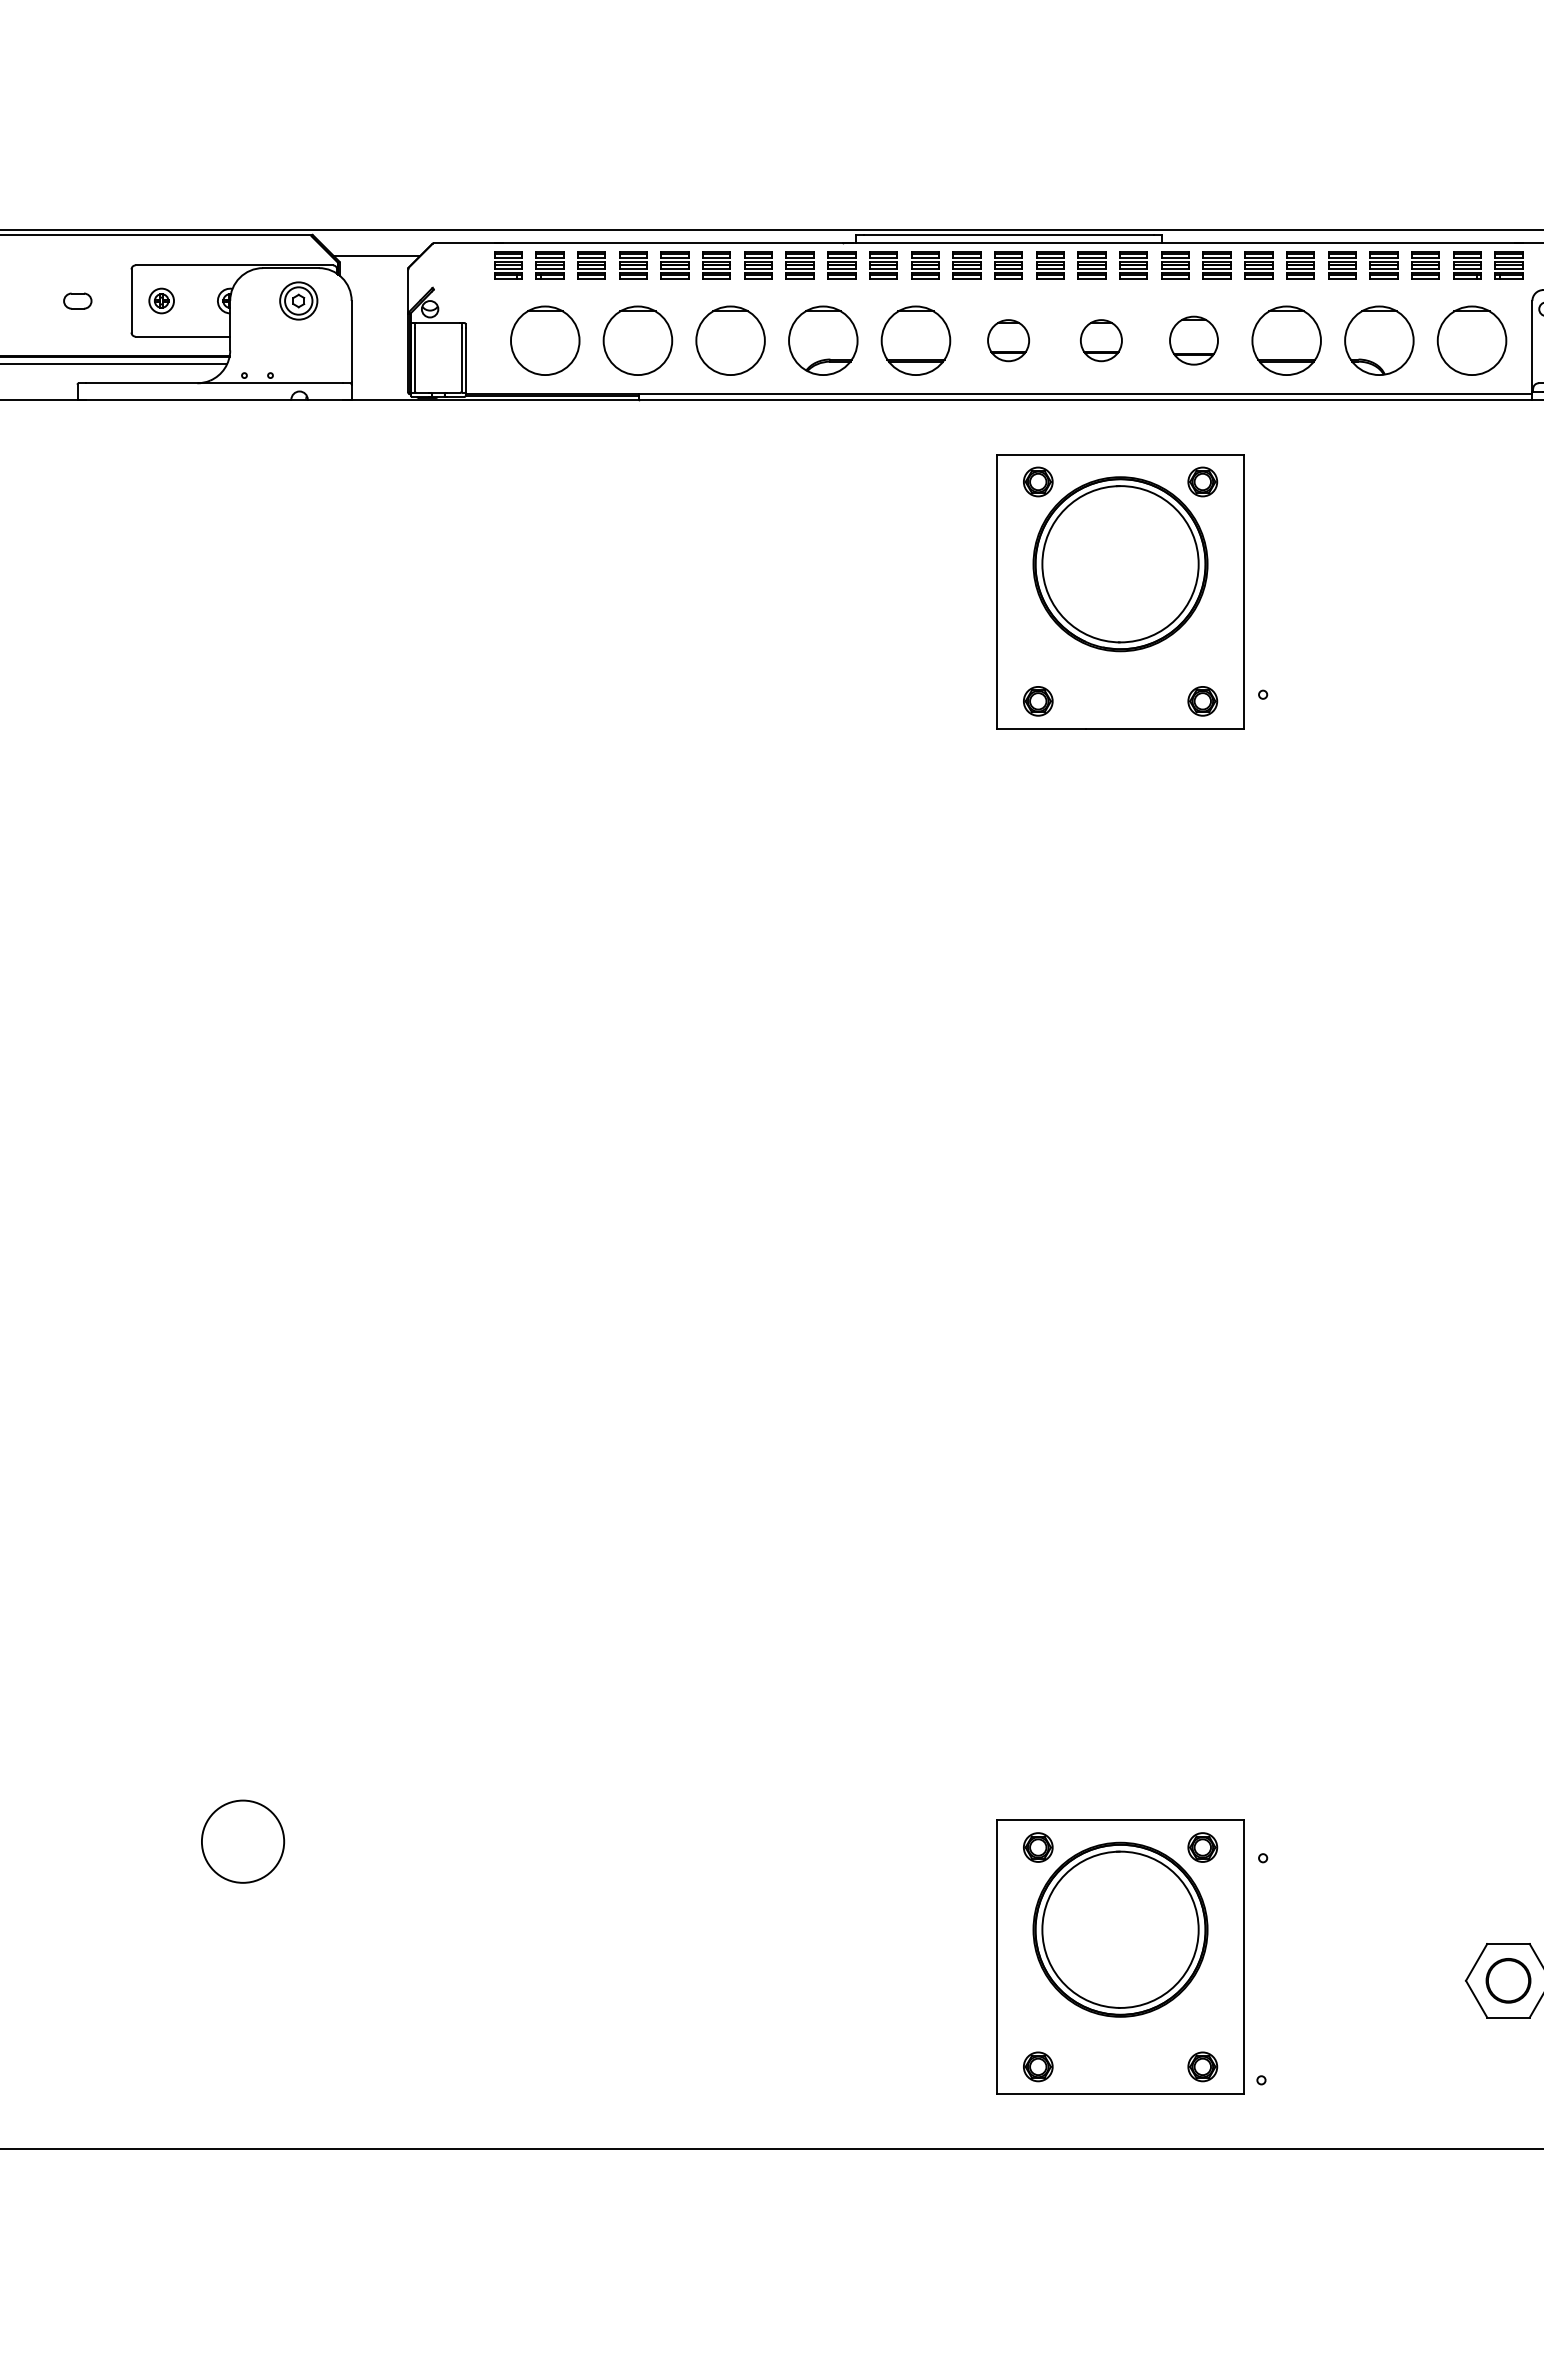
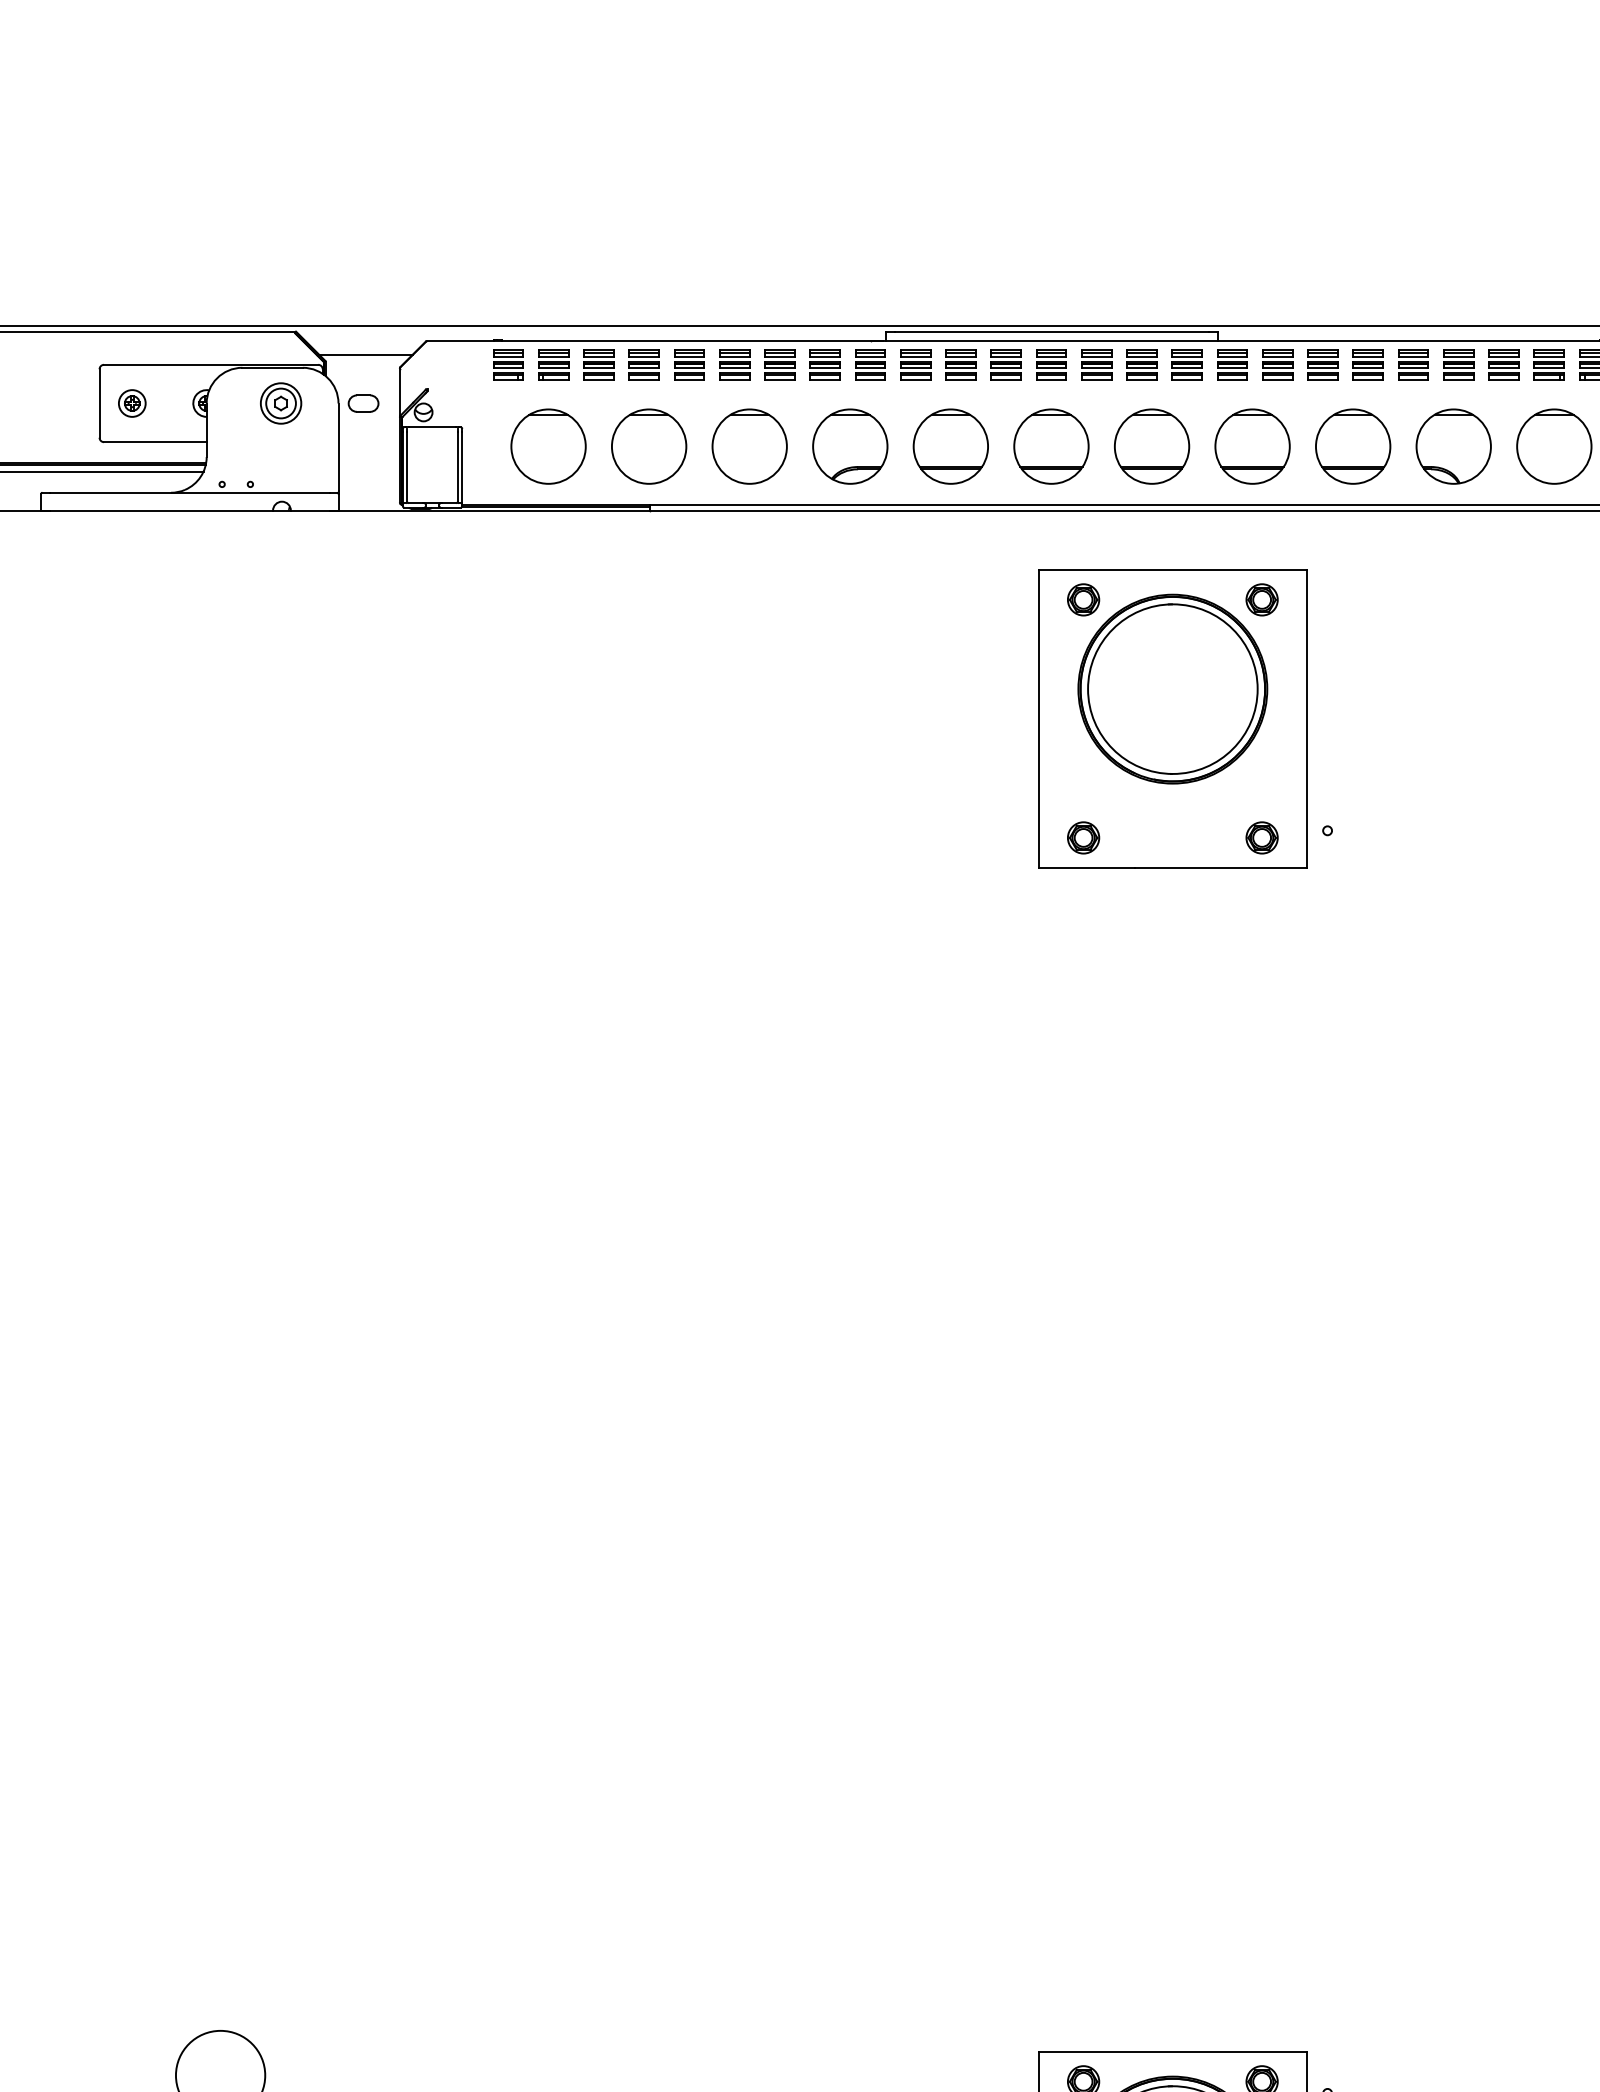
part: (77, 300) -> (363, 402), moved
part: (1008, 340) -> (1051, 446), size x1.67
part: (1101, 340) -> (1152, 446), size x1.67
part: (1193, 340) -> (1252, 446), size x1.43

